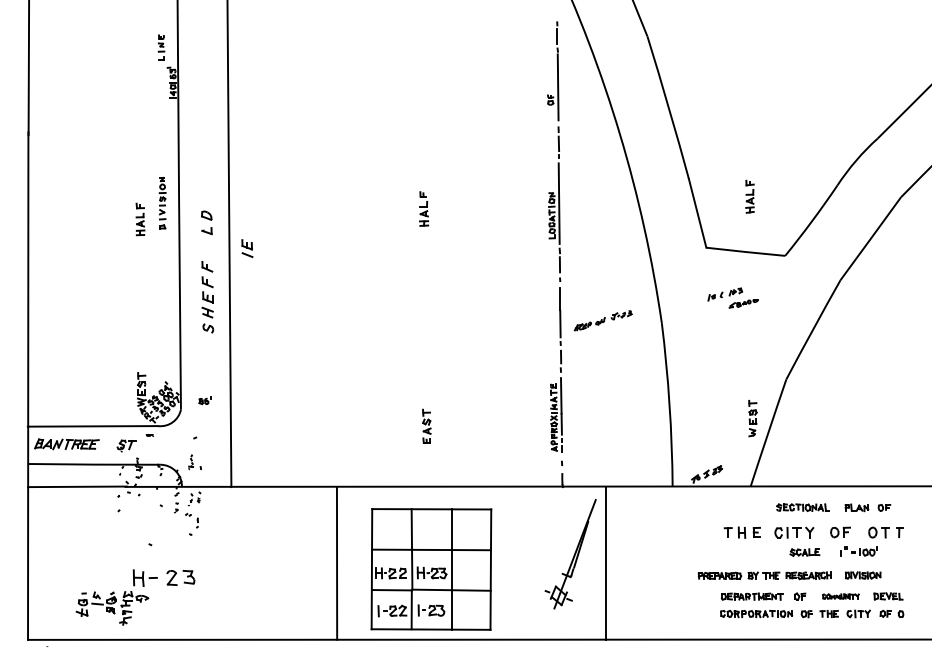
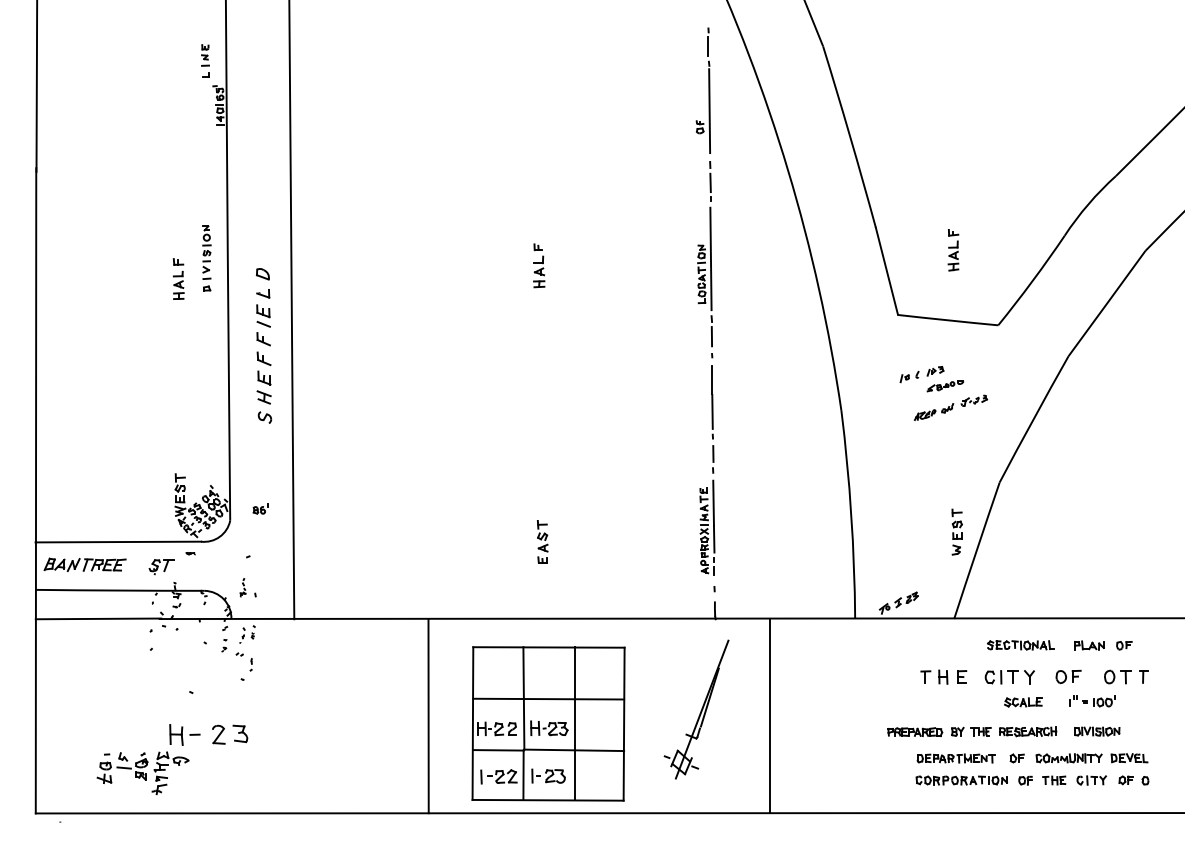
part: (247, 248) -> (263, 315), moved
part: (602, 320) -> (950, 407), moved
part: (570, 554) -> (696, 709), moved
part: (840, 596) -> (1068, 758), size x1.43

